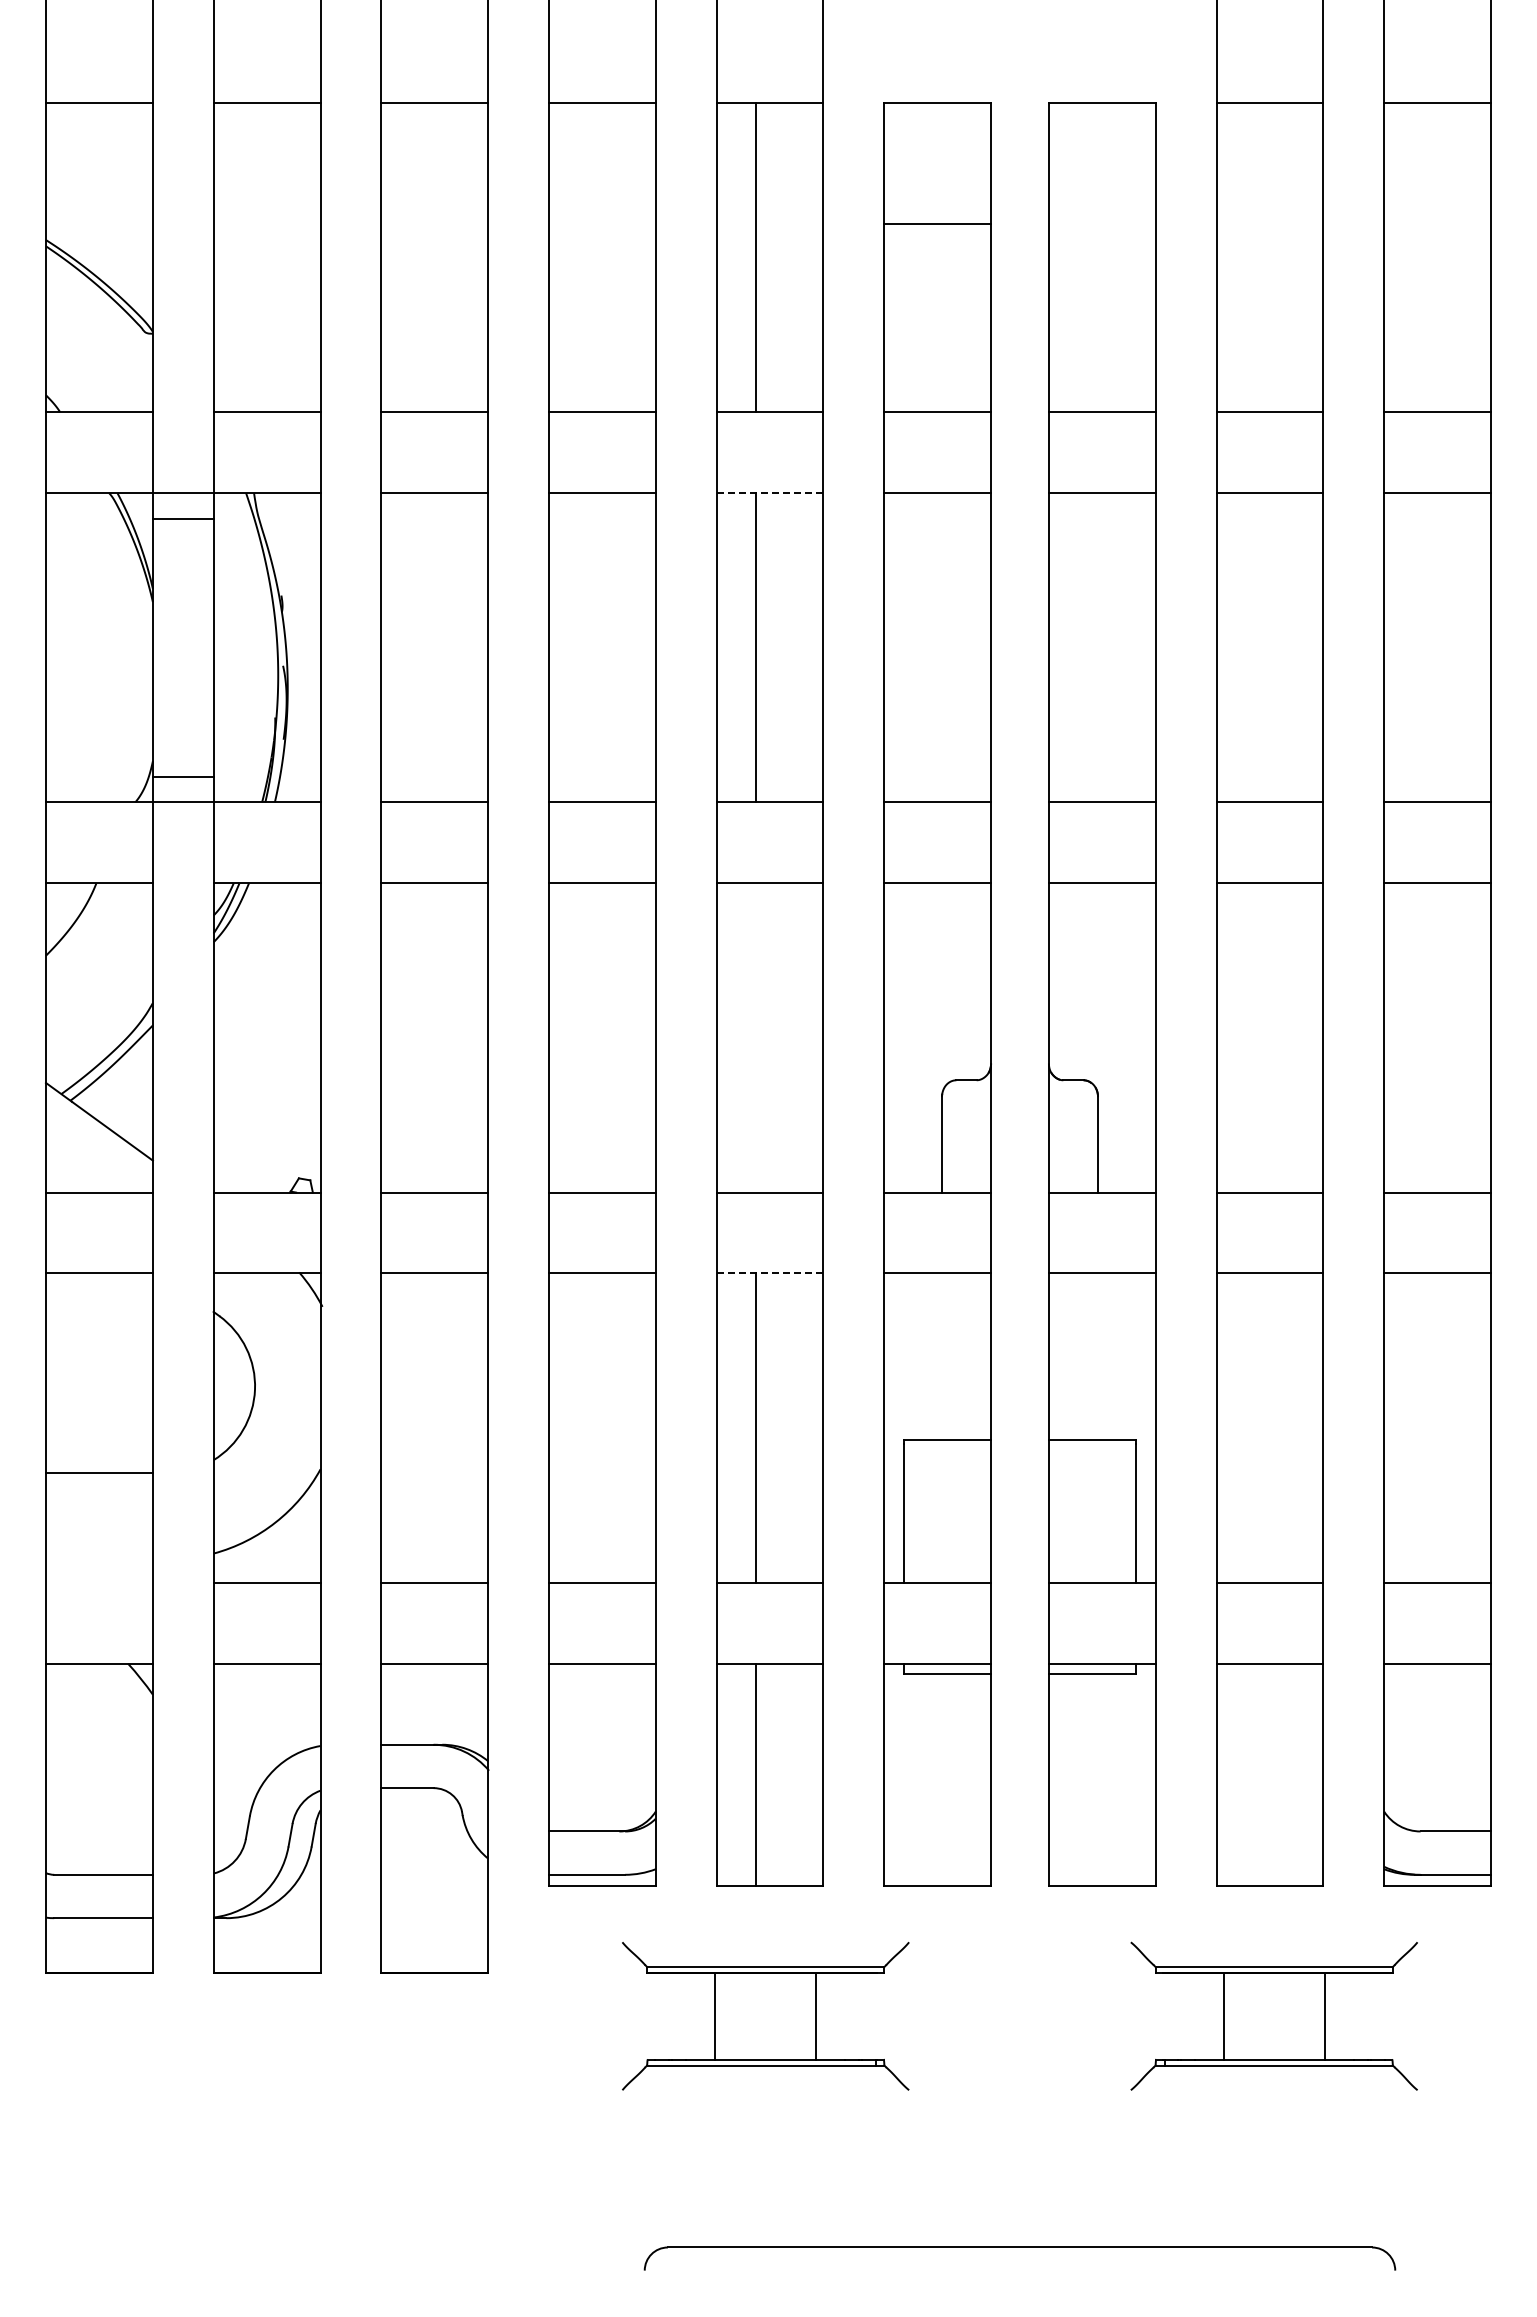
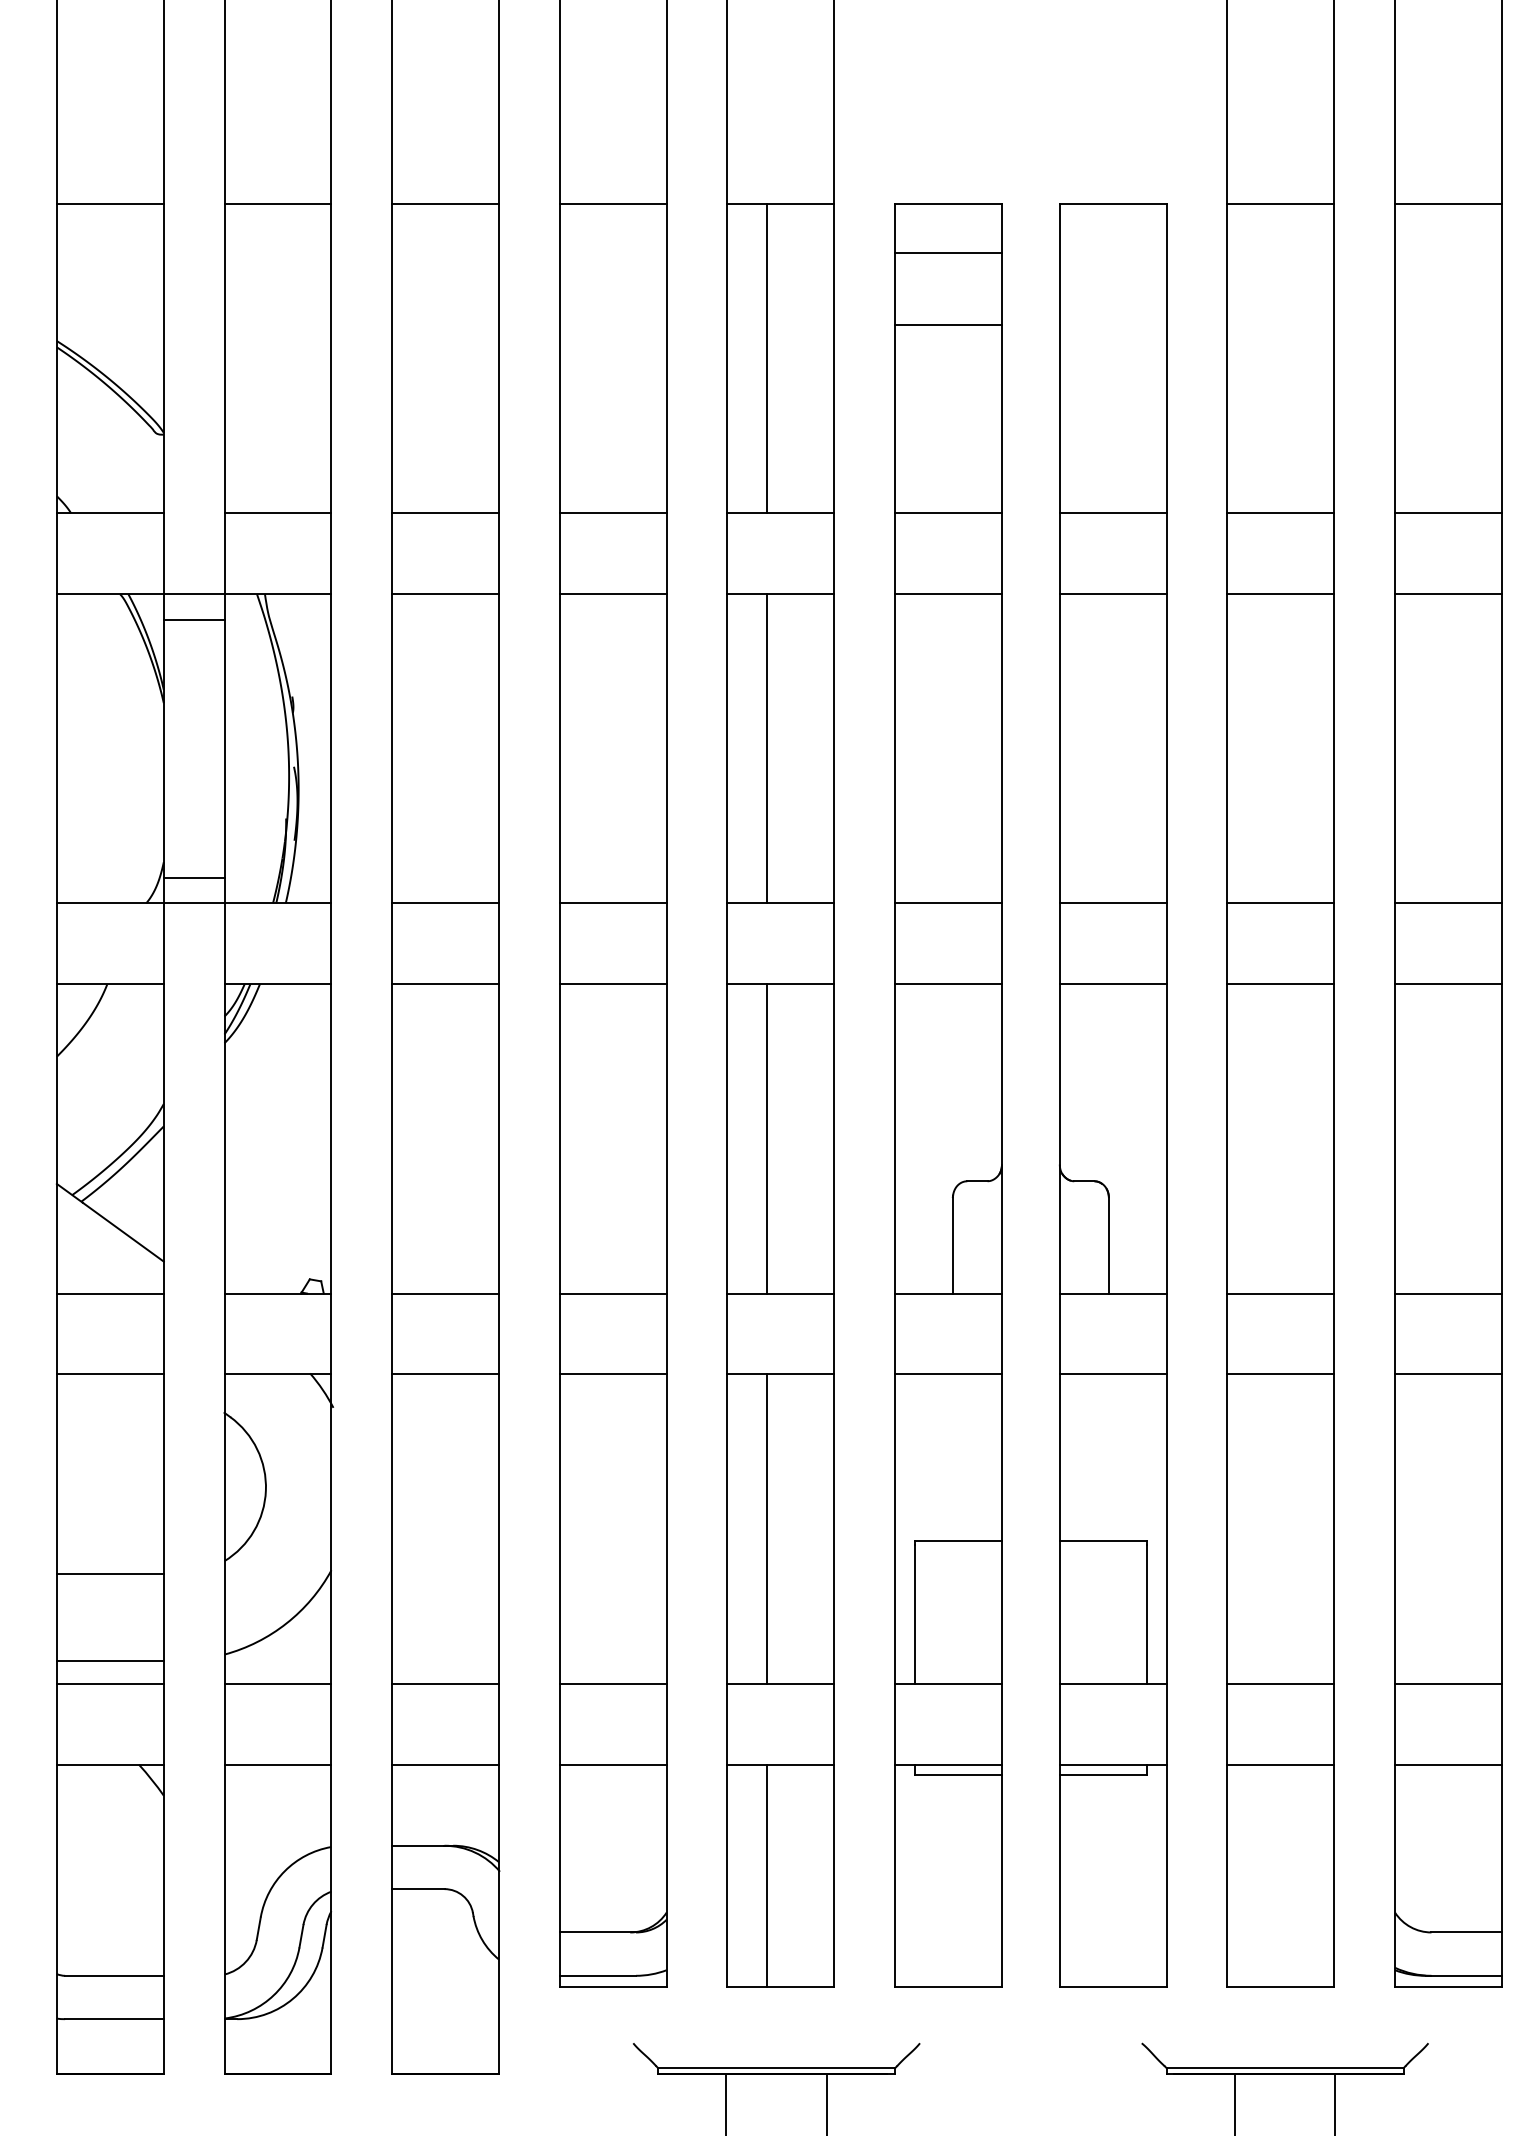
line: (937, 152) -> (948, 253), added
line: (769, 493) -> (780, 594), dashed -> solid
line: (755, 1037) -> (766, 1138), added
line: (769, 1273) -> (780, 1374), dashed -> solid
line: (99, 1559) -> (110, 1660), added
line: (99, 1582) -> (110, 1683), added

